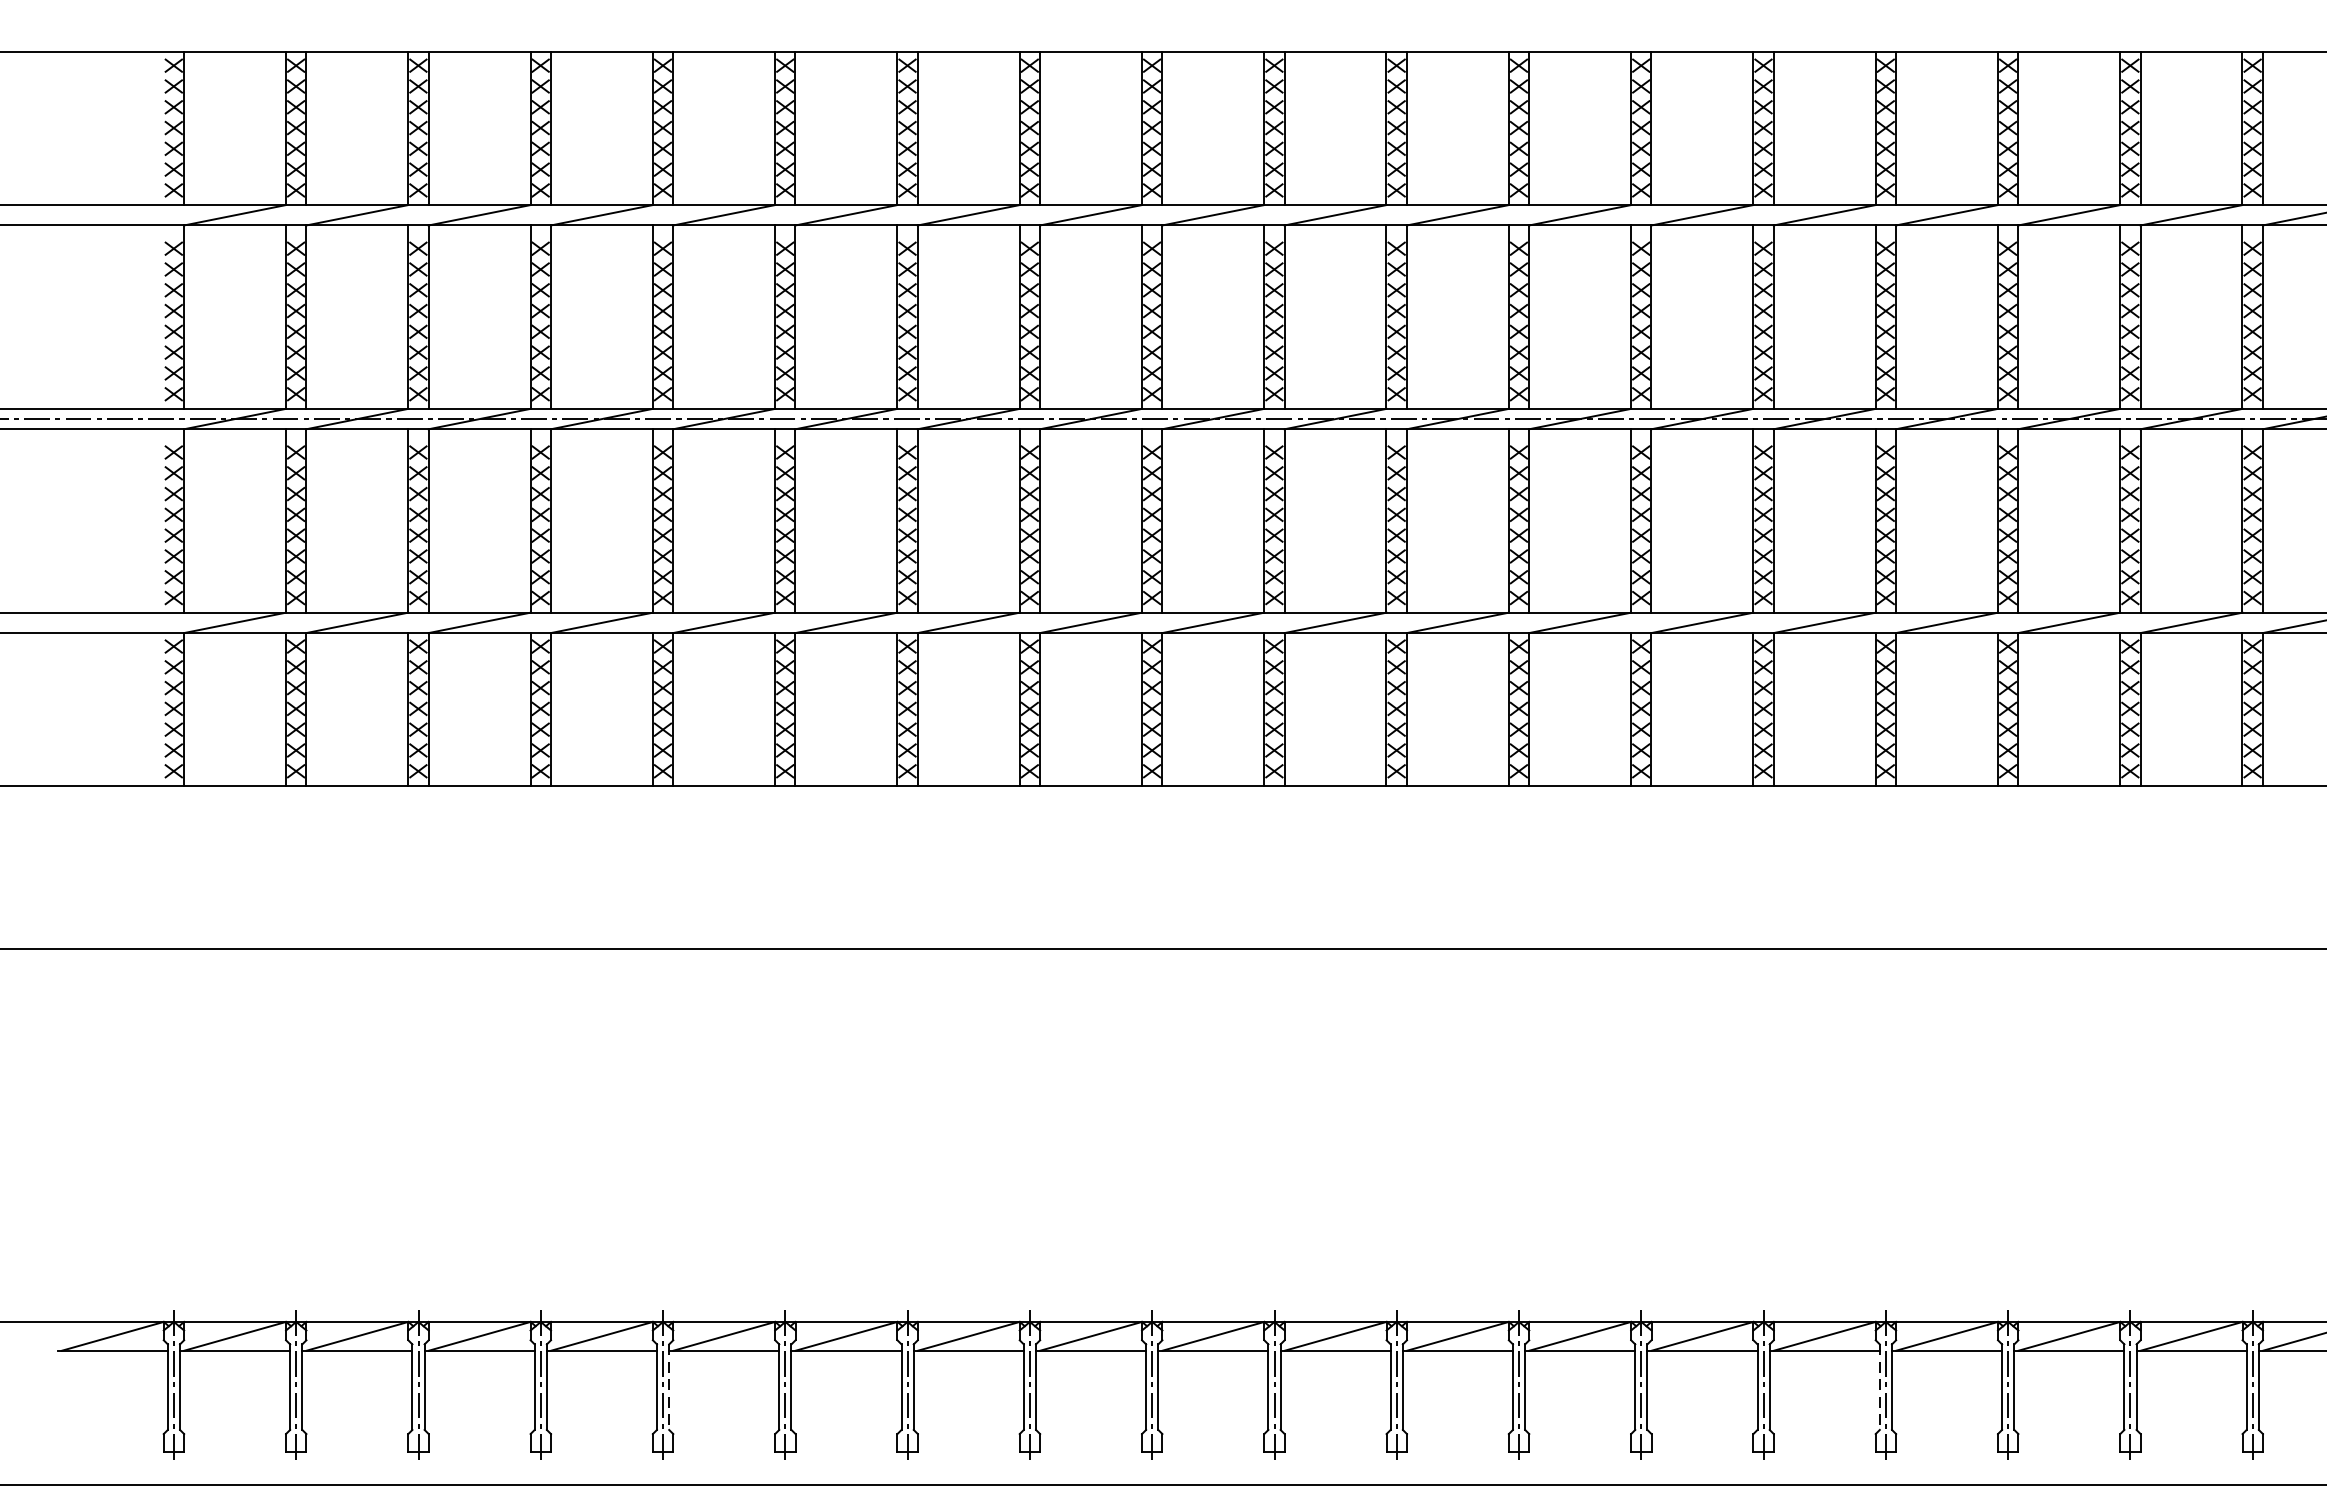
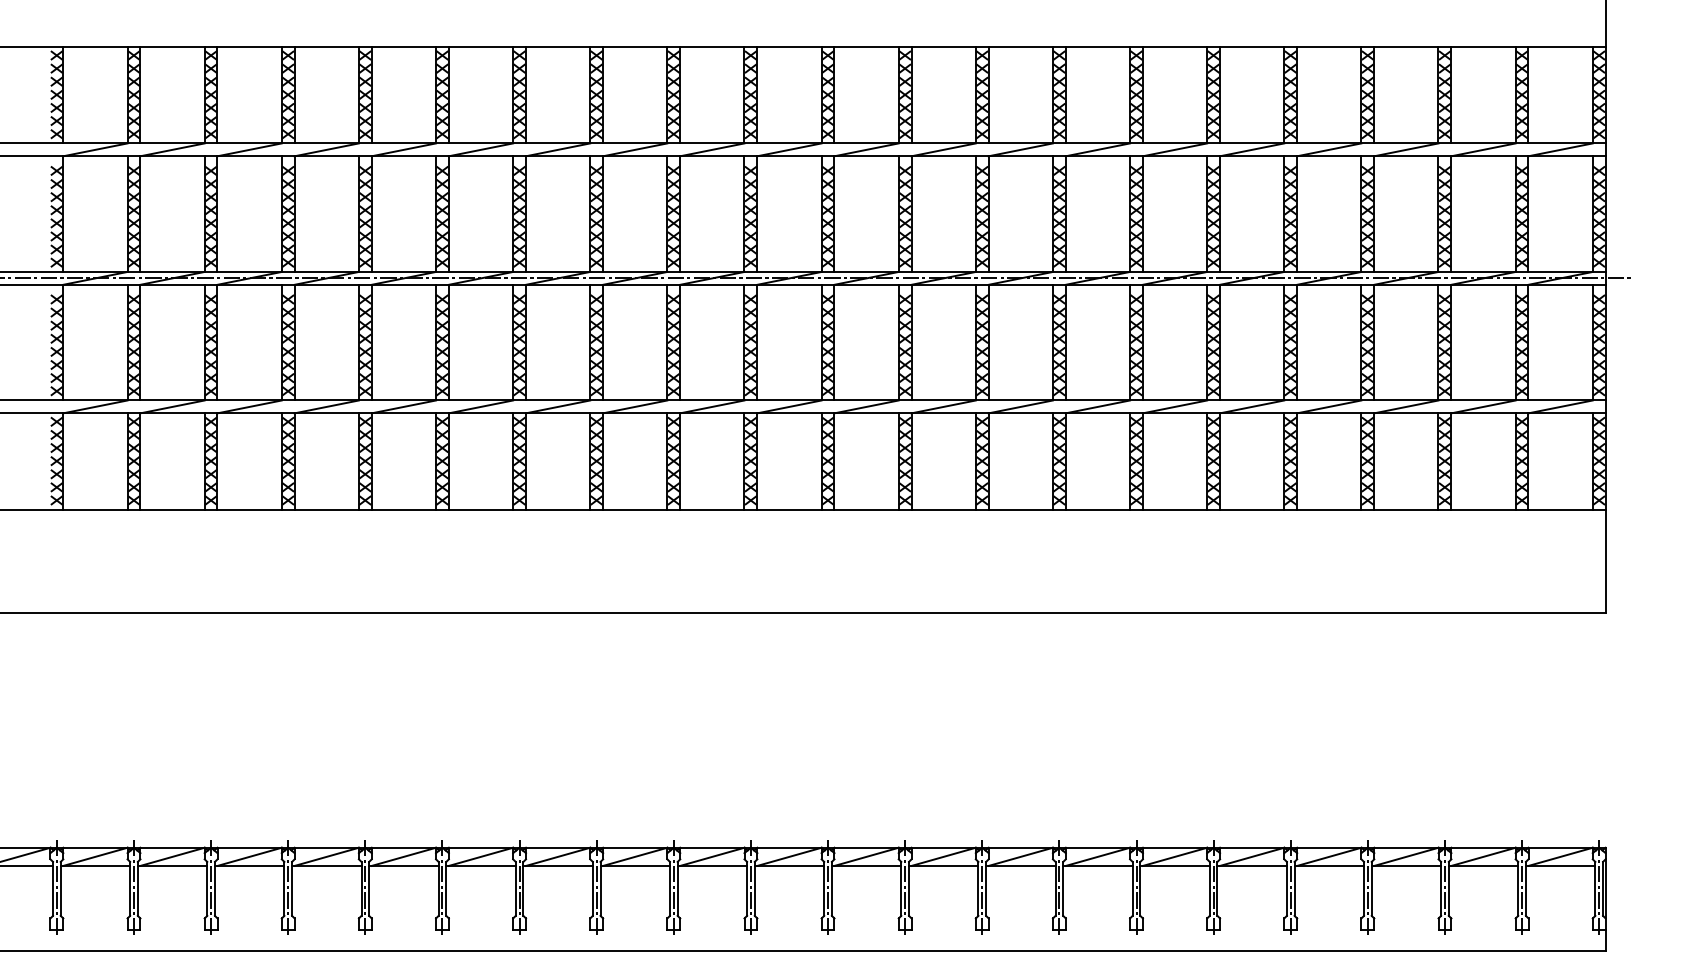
line: (669, 1386) -> (369, 888), dashed -> solid
line: (1879, 1386) -> (1132, 888), dashed -> solid

